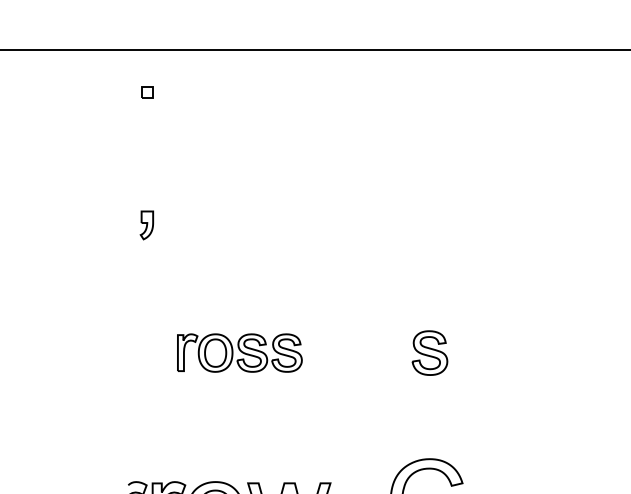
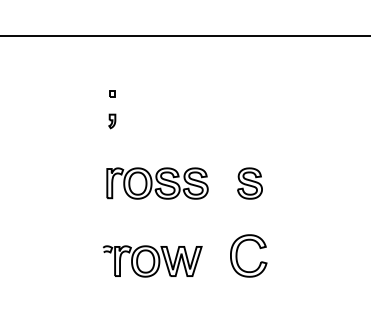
part: (147, 91) -> (112, 93), moved
part: (239, 353) -> (157, 183), size x1.67
part: (428, 353) -> (249, 183), size x1.43

